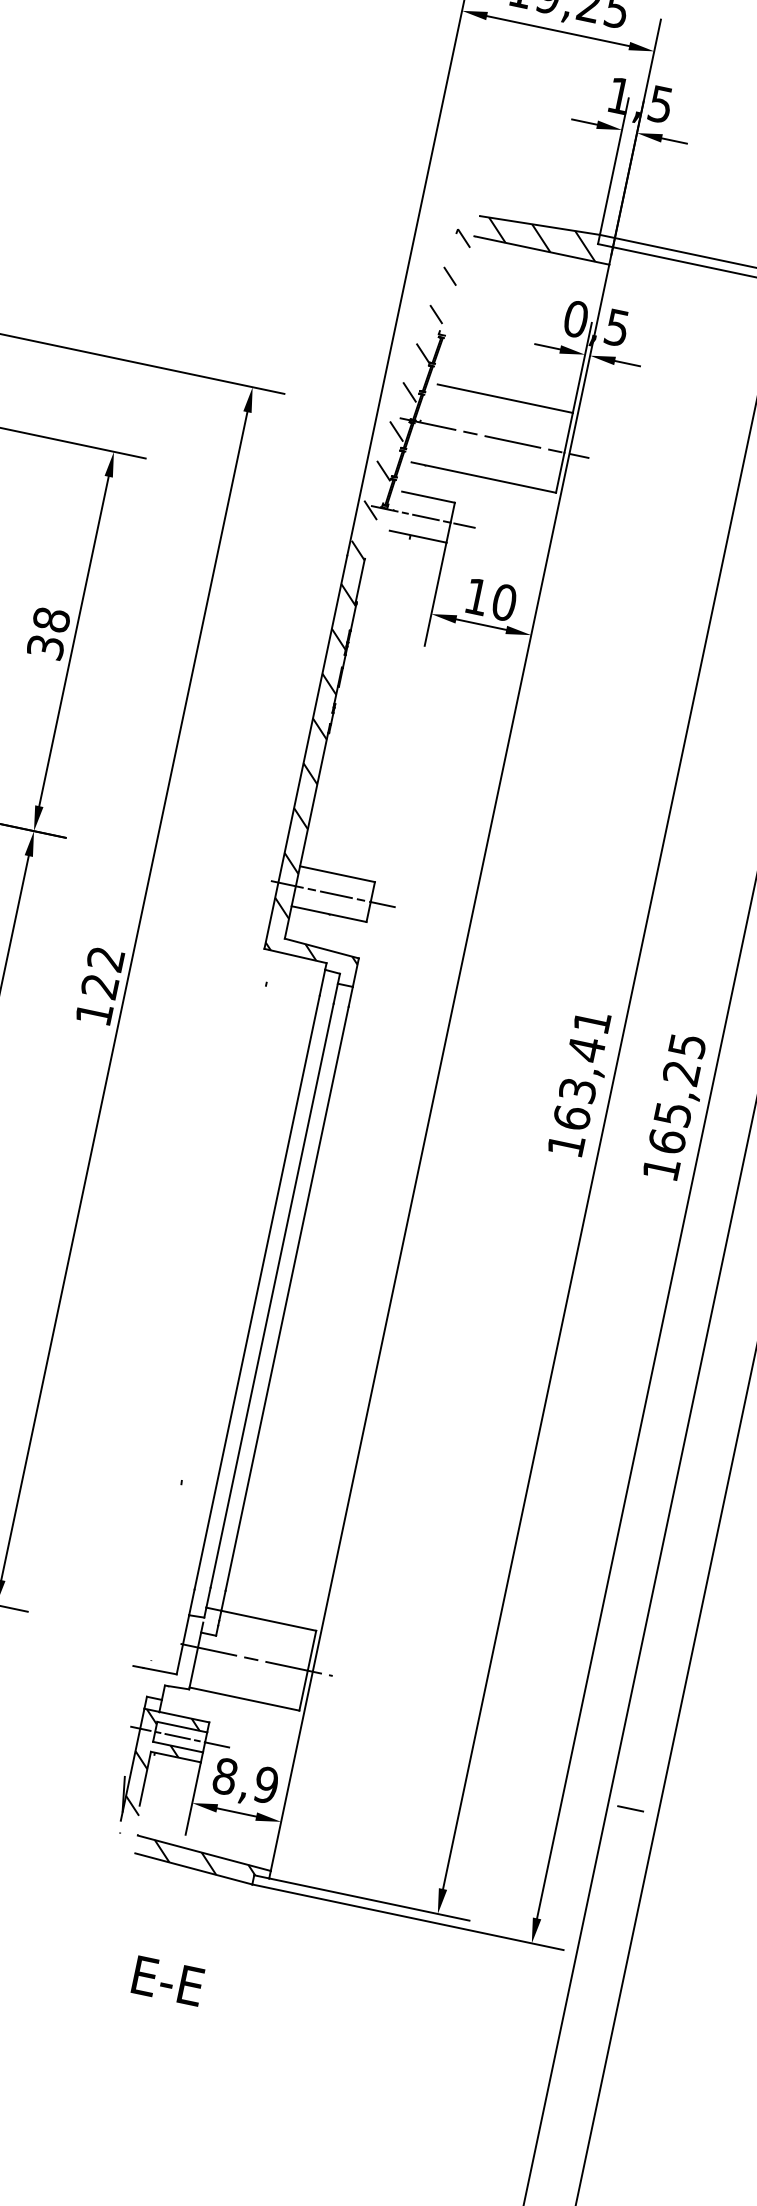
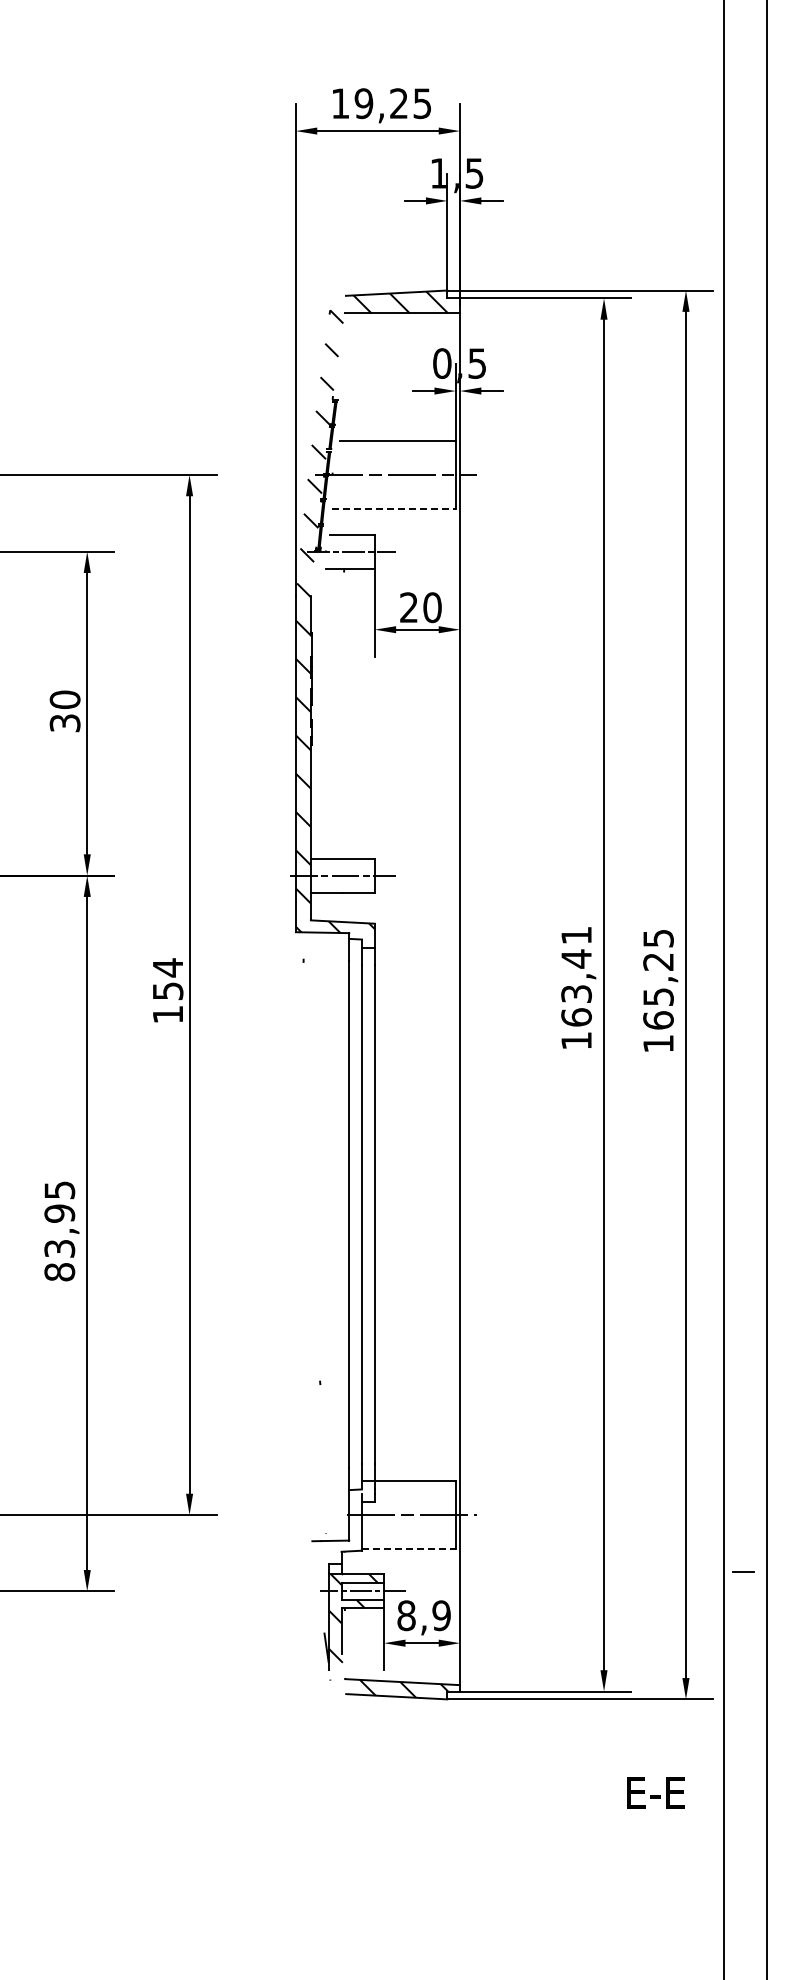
line: (484, 478) -> (394, 509), solid -> dashed
text: (476, 596) -> (408, 607), 10 -> 20
text: (52, 619) -> (65, 699), 38 -> 30
text: (102, 972) -> (167, 979), 122 -> 154
line: (243, 1699) -> (408, 1549), solid -> dashed
text: (167, 1980) -> (655, 1792), moved

